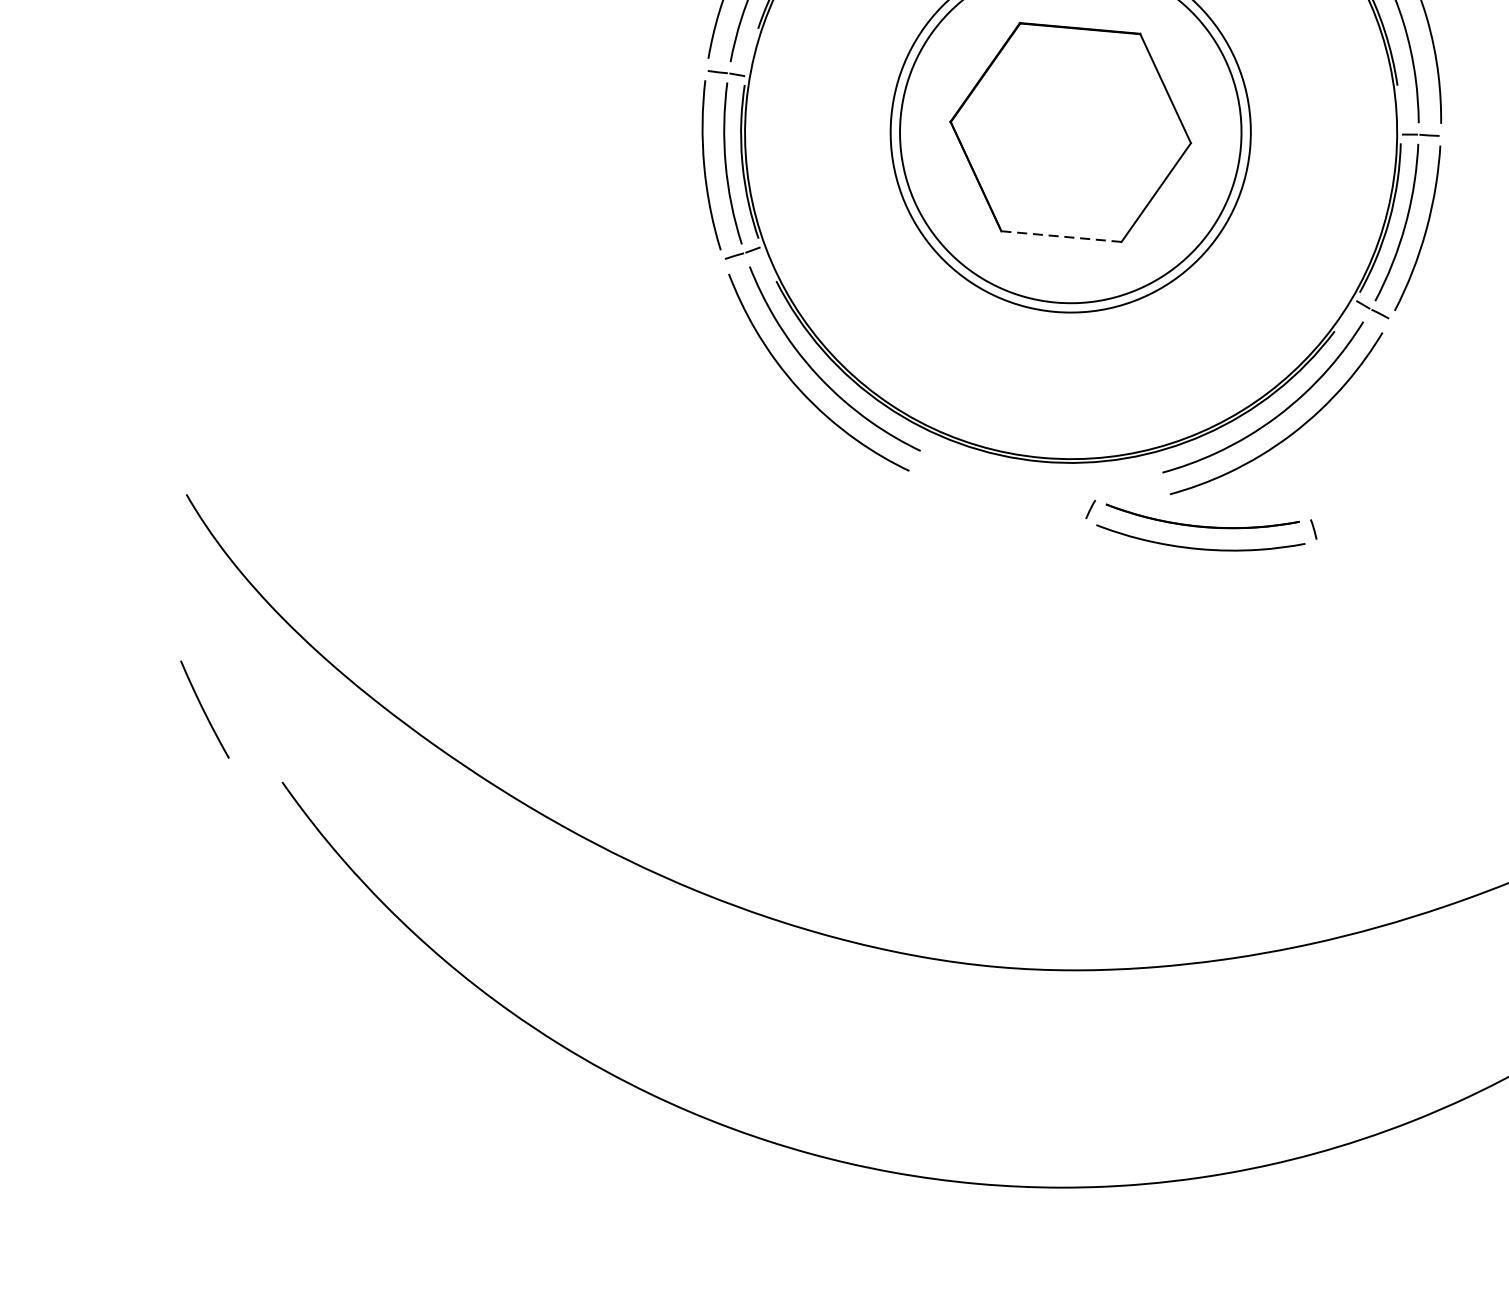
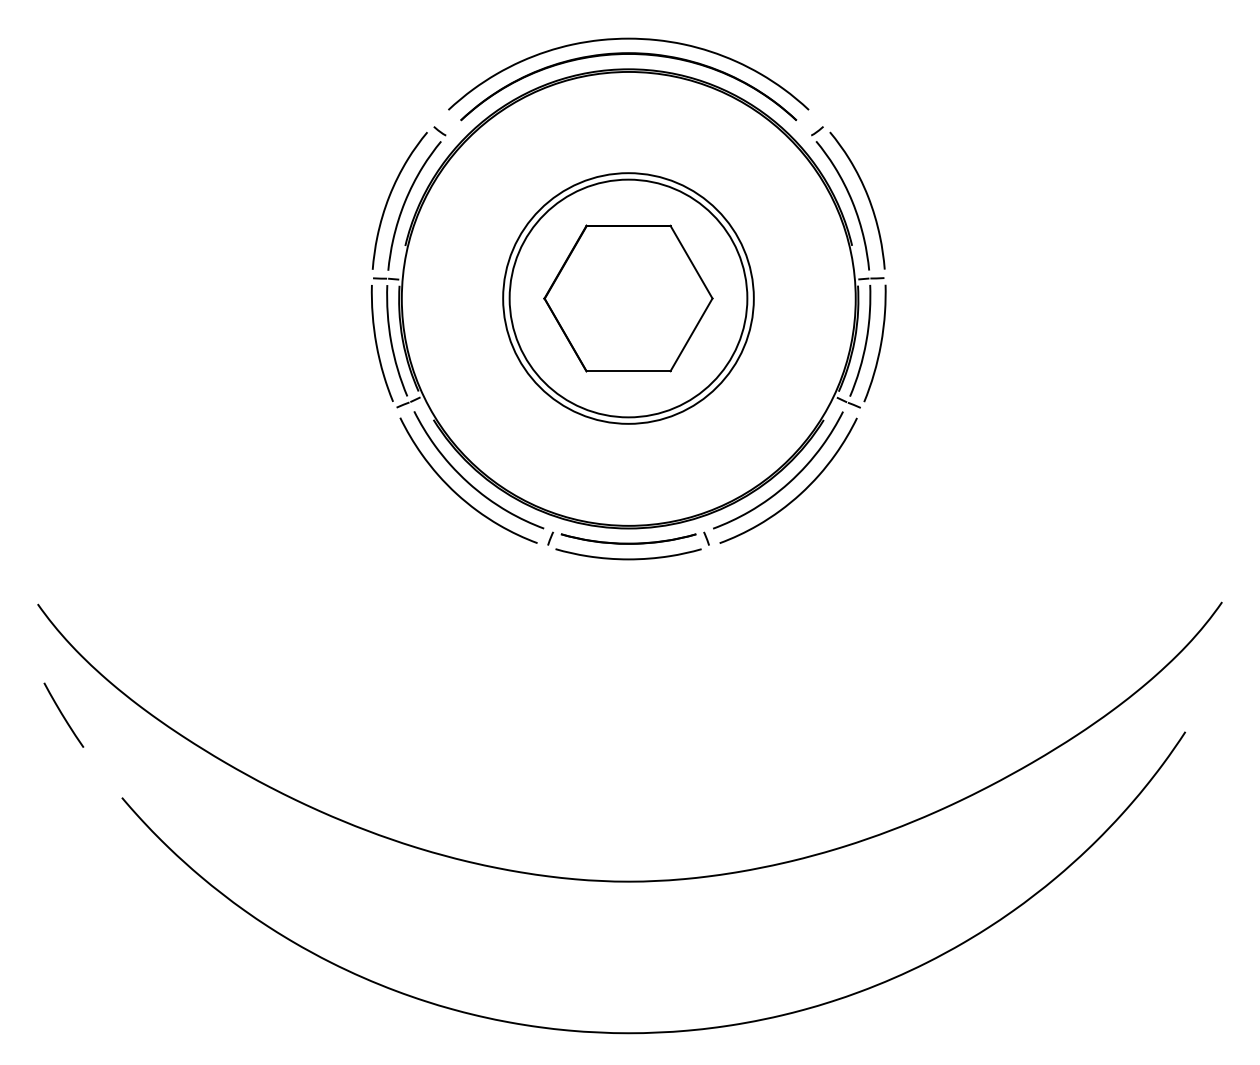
line: (1061, 236) -> (628, 371), dashed -> solid
part: (1201, 529) -> (628, 545), moved
curve: (204, 708) -> (63, 714), moved

